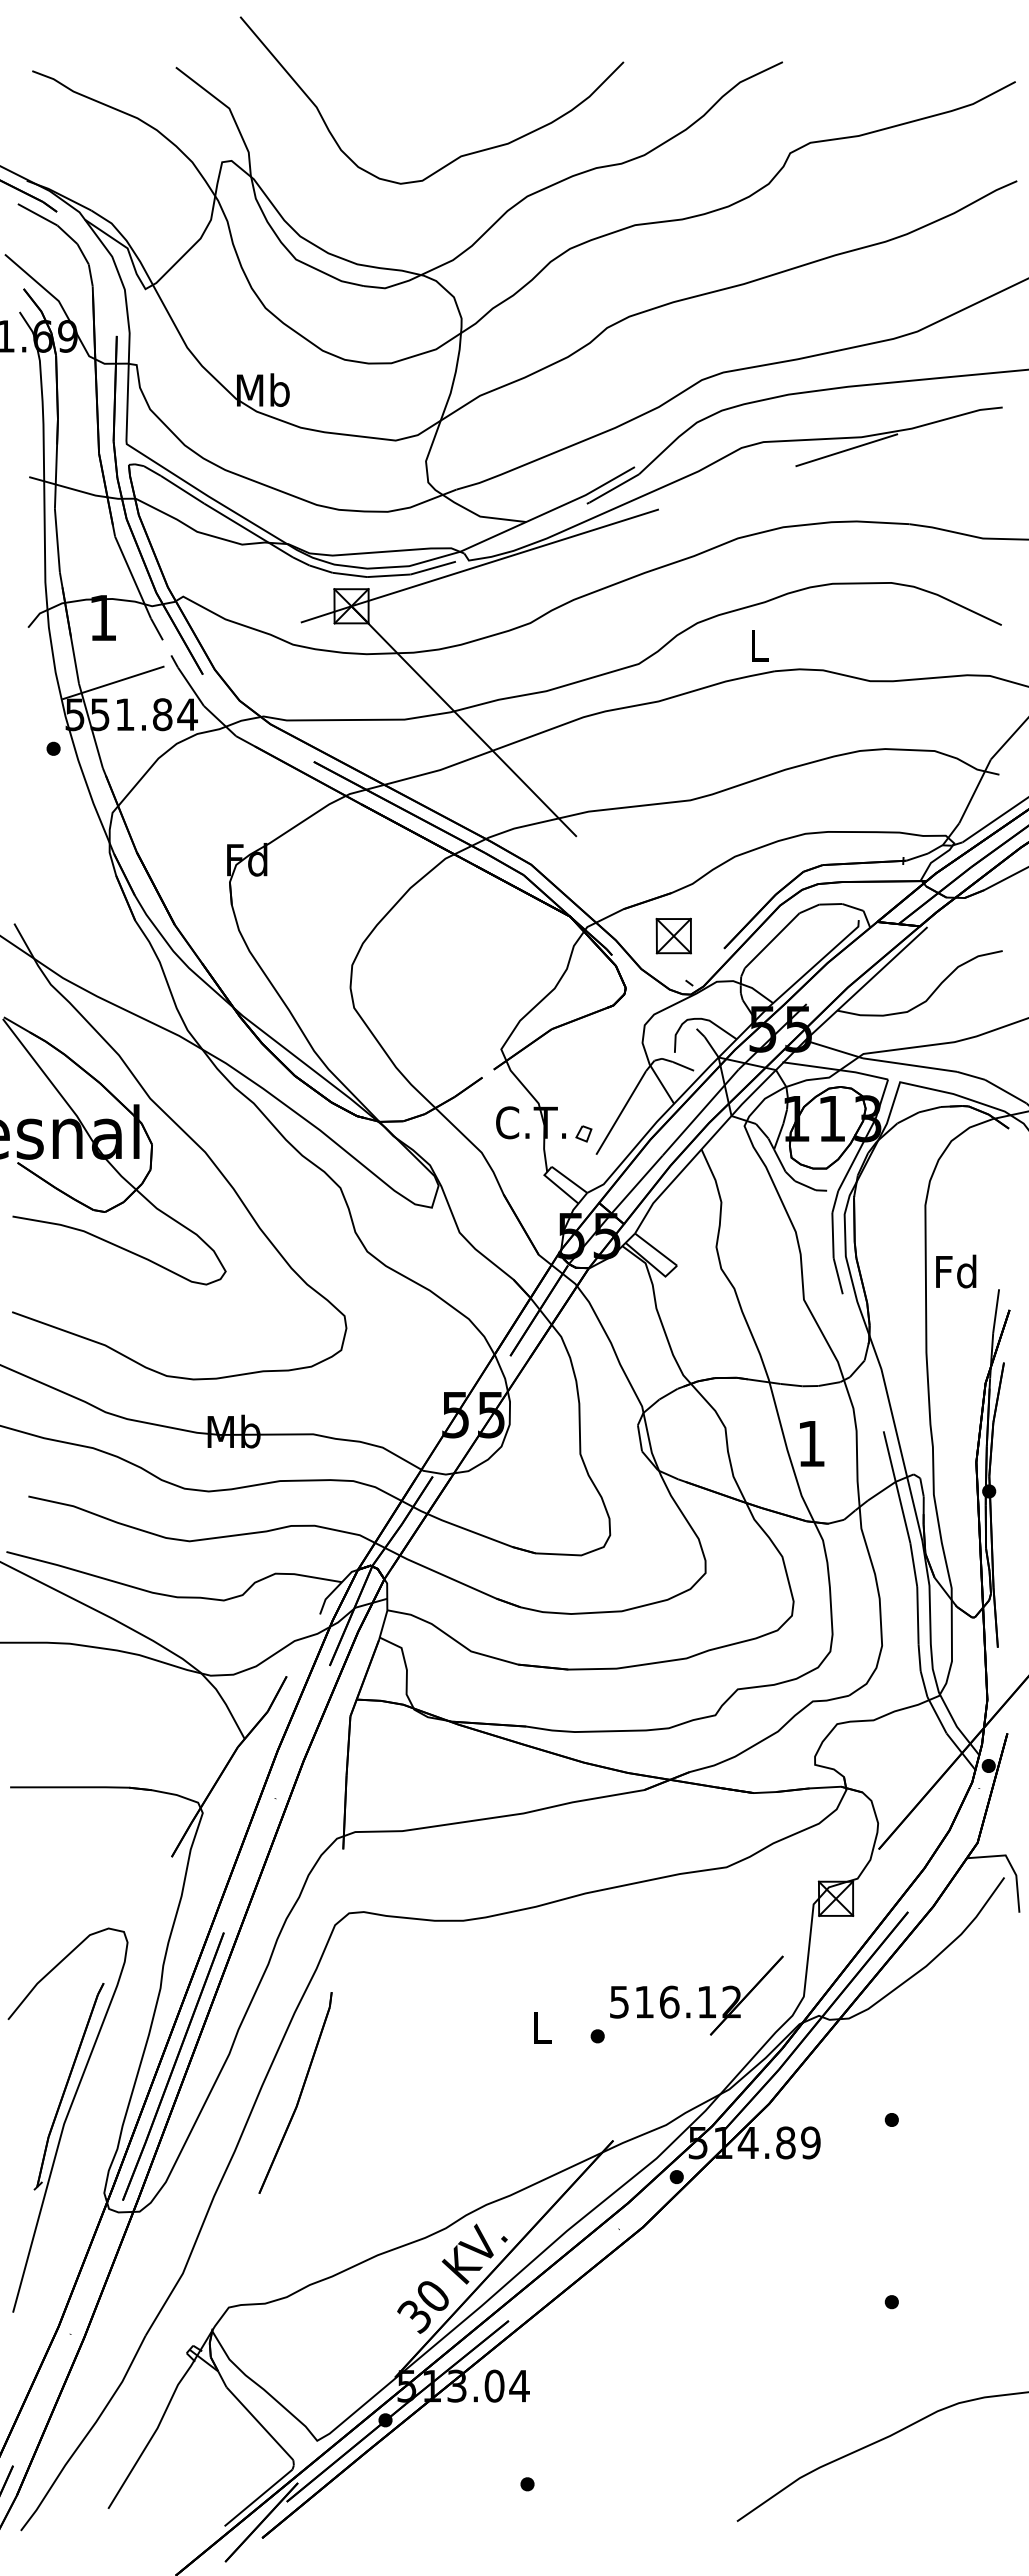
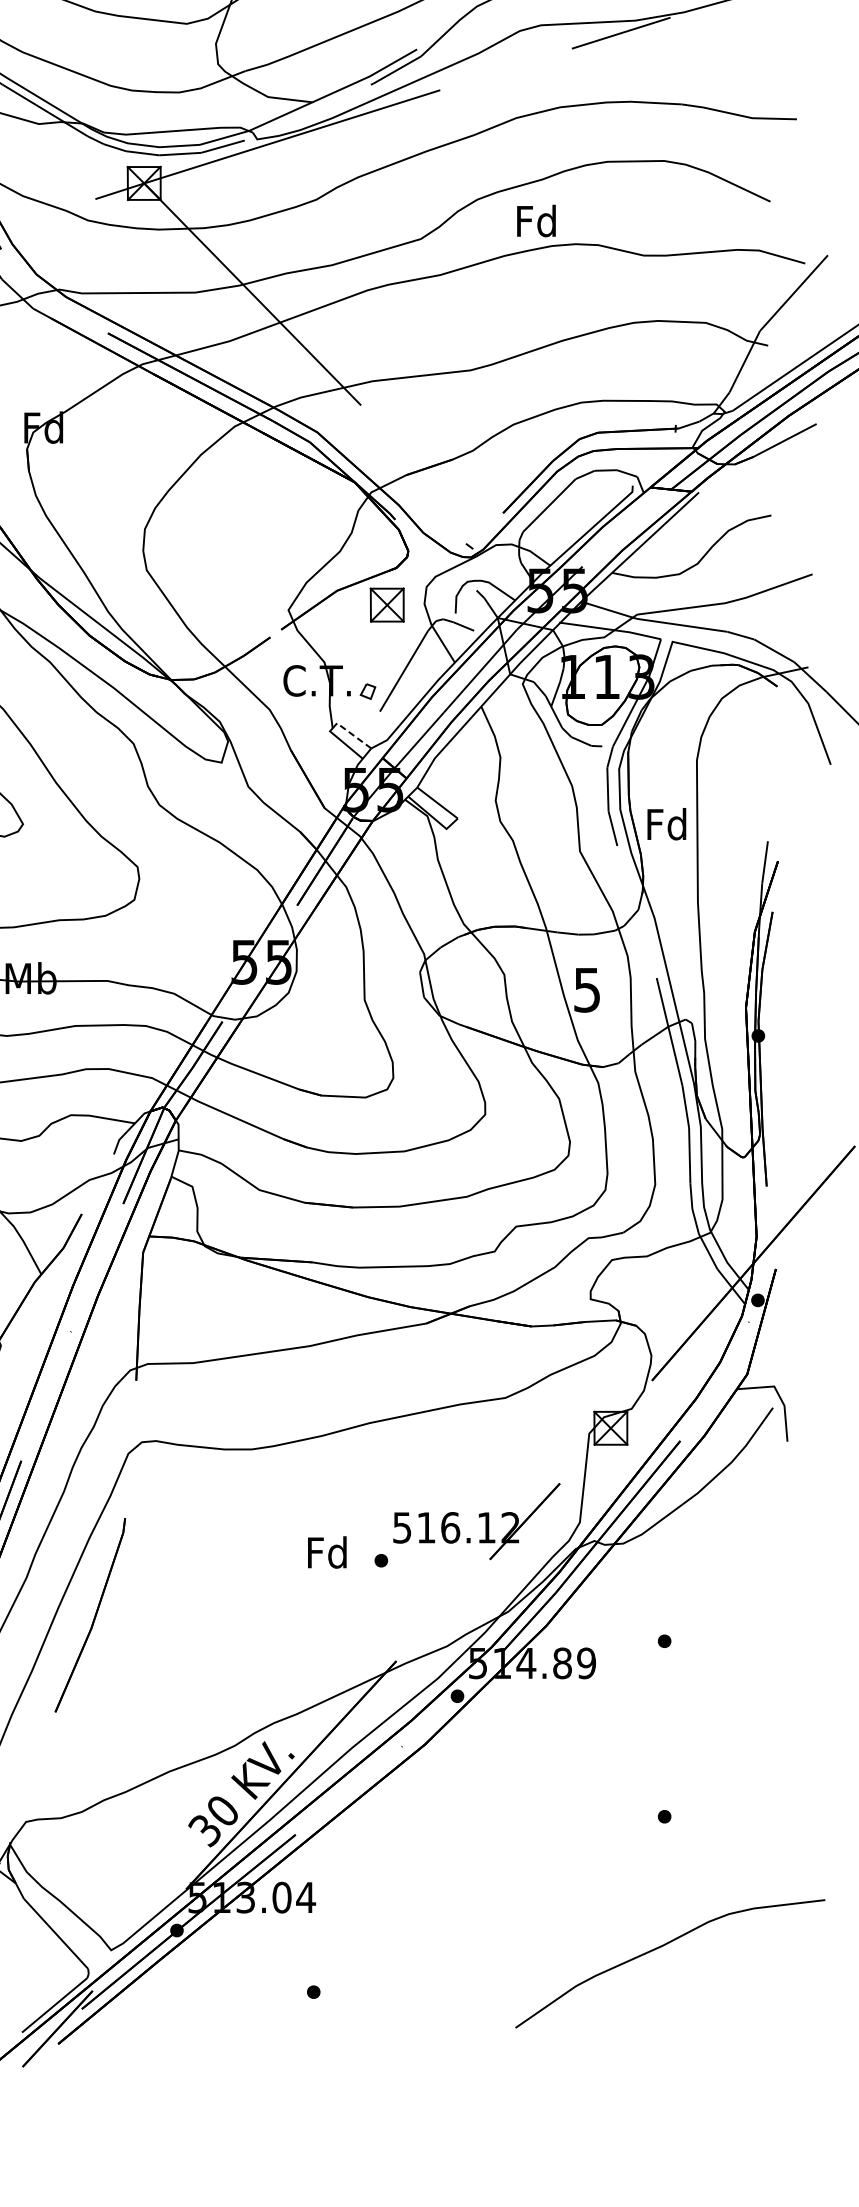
text: (758, 645) -> (536, 221), L -> Fd
part: (673, 935) -> (386, 604), moved
line: (569, 1179) -> (354, 735), solid -> dashed
text: (956, 1271) -> (667, 824), moved
text: (811, 1444) -> (587, 990), 1 -> 5
text: (541, 2027) -> (327, 1552), L -> Fd

